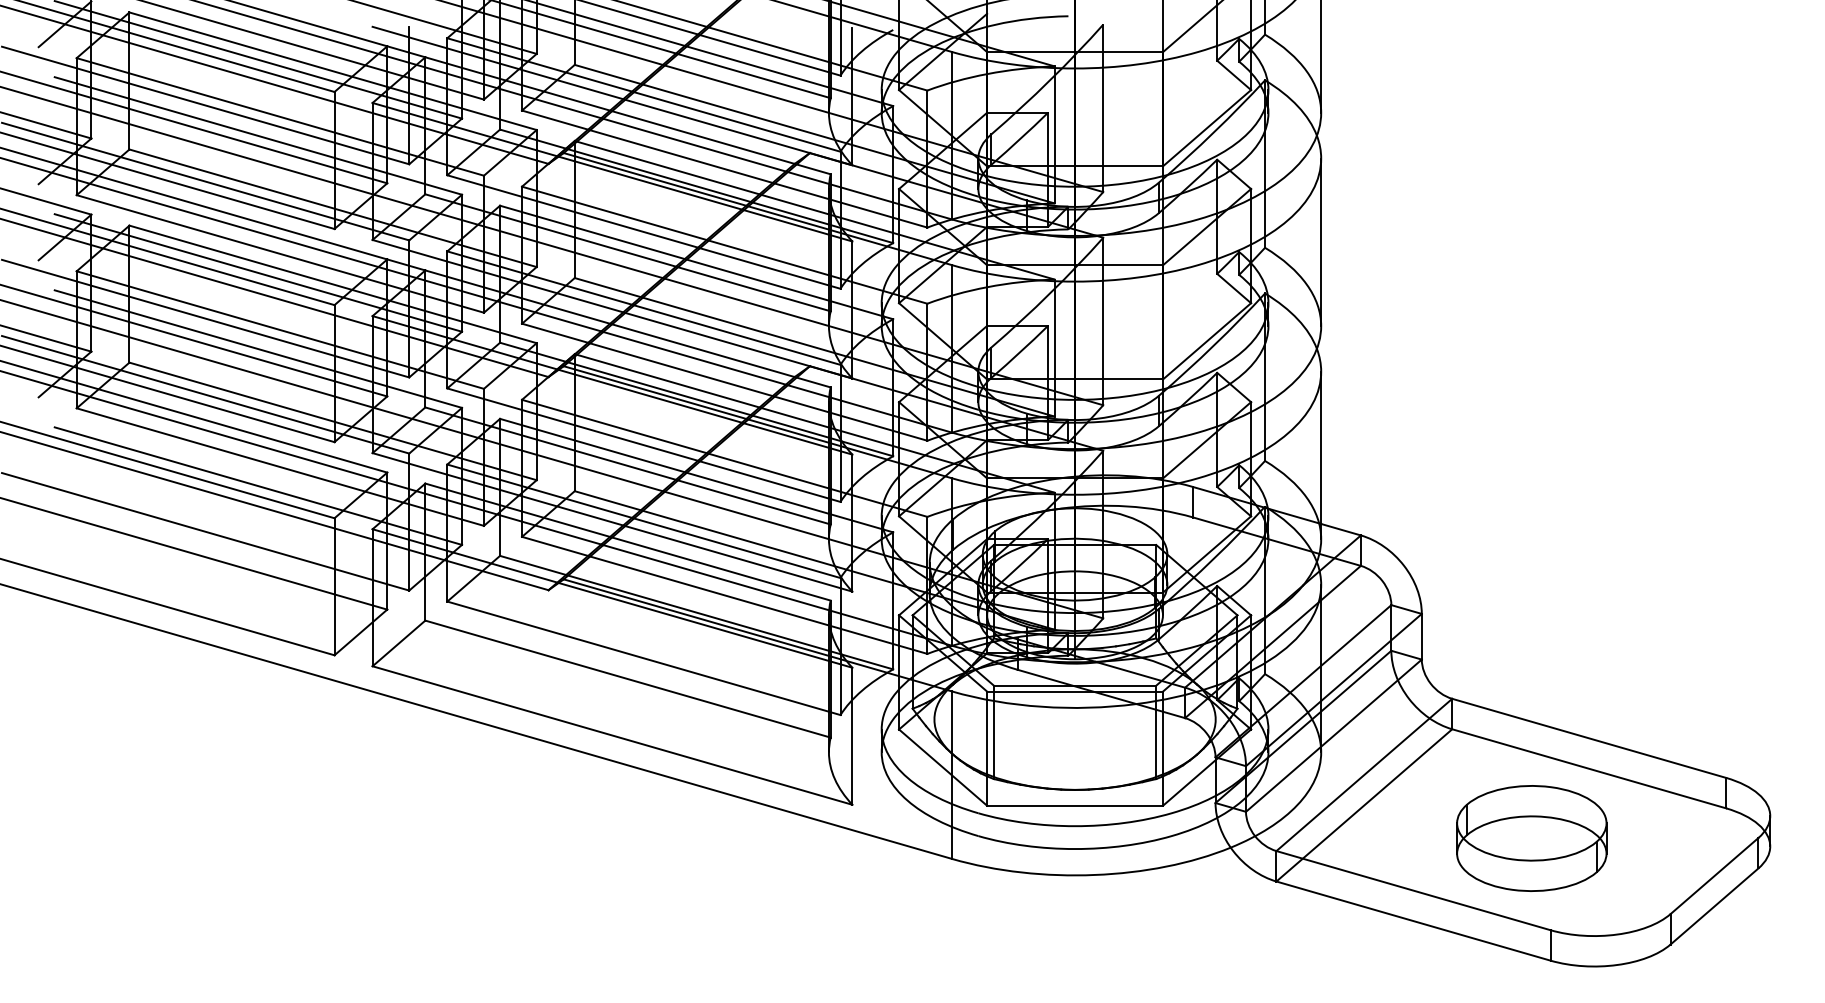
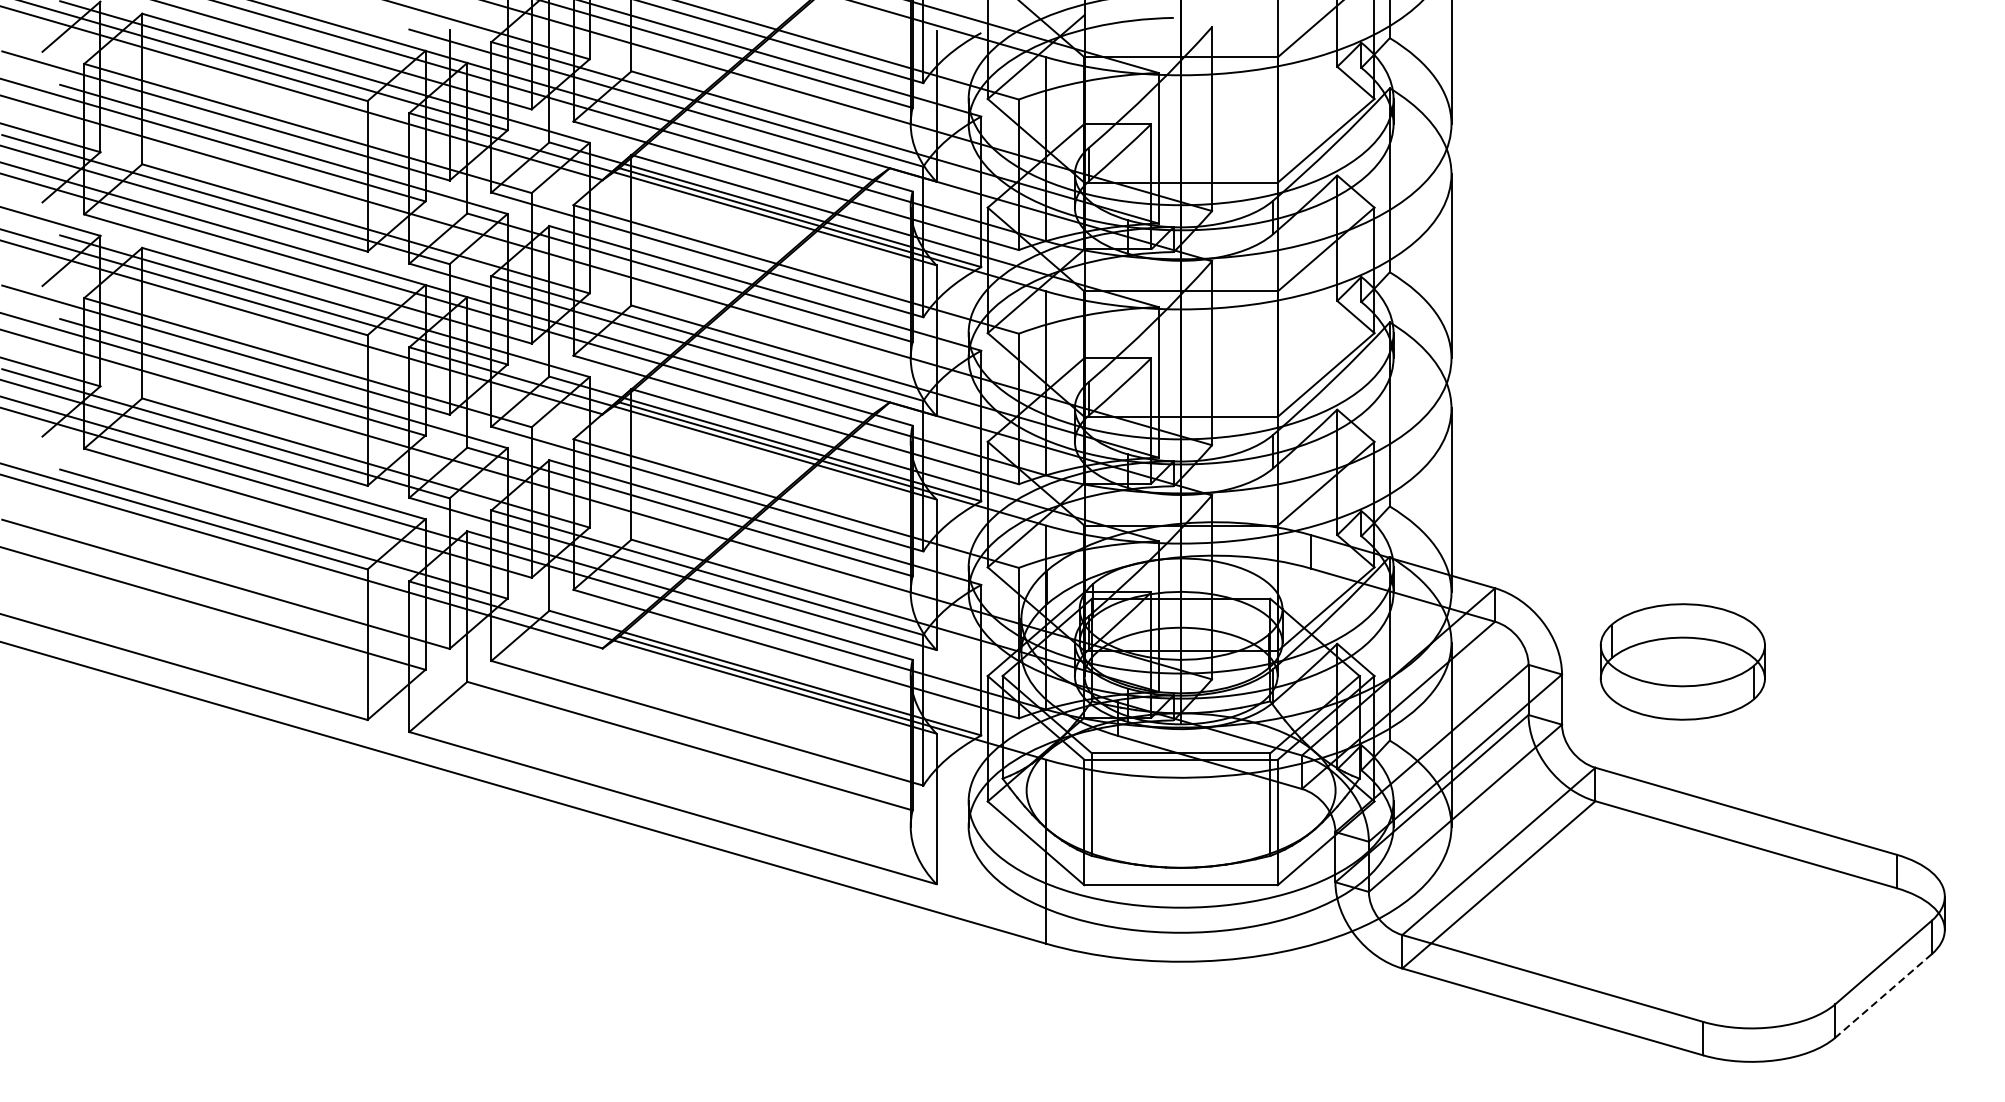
part: (1531, 838) -> (1682, 661), moved
line: (1714, 906) -> (1883, 995), solid -> dashed

